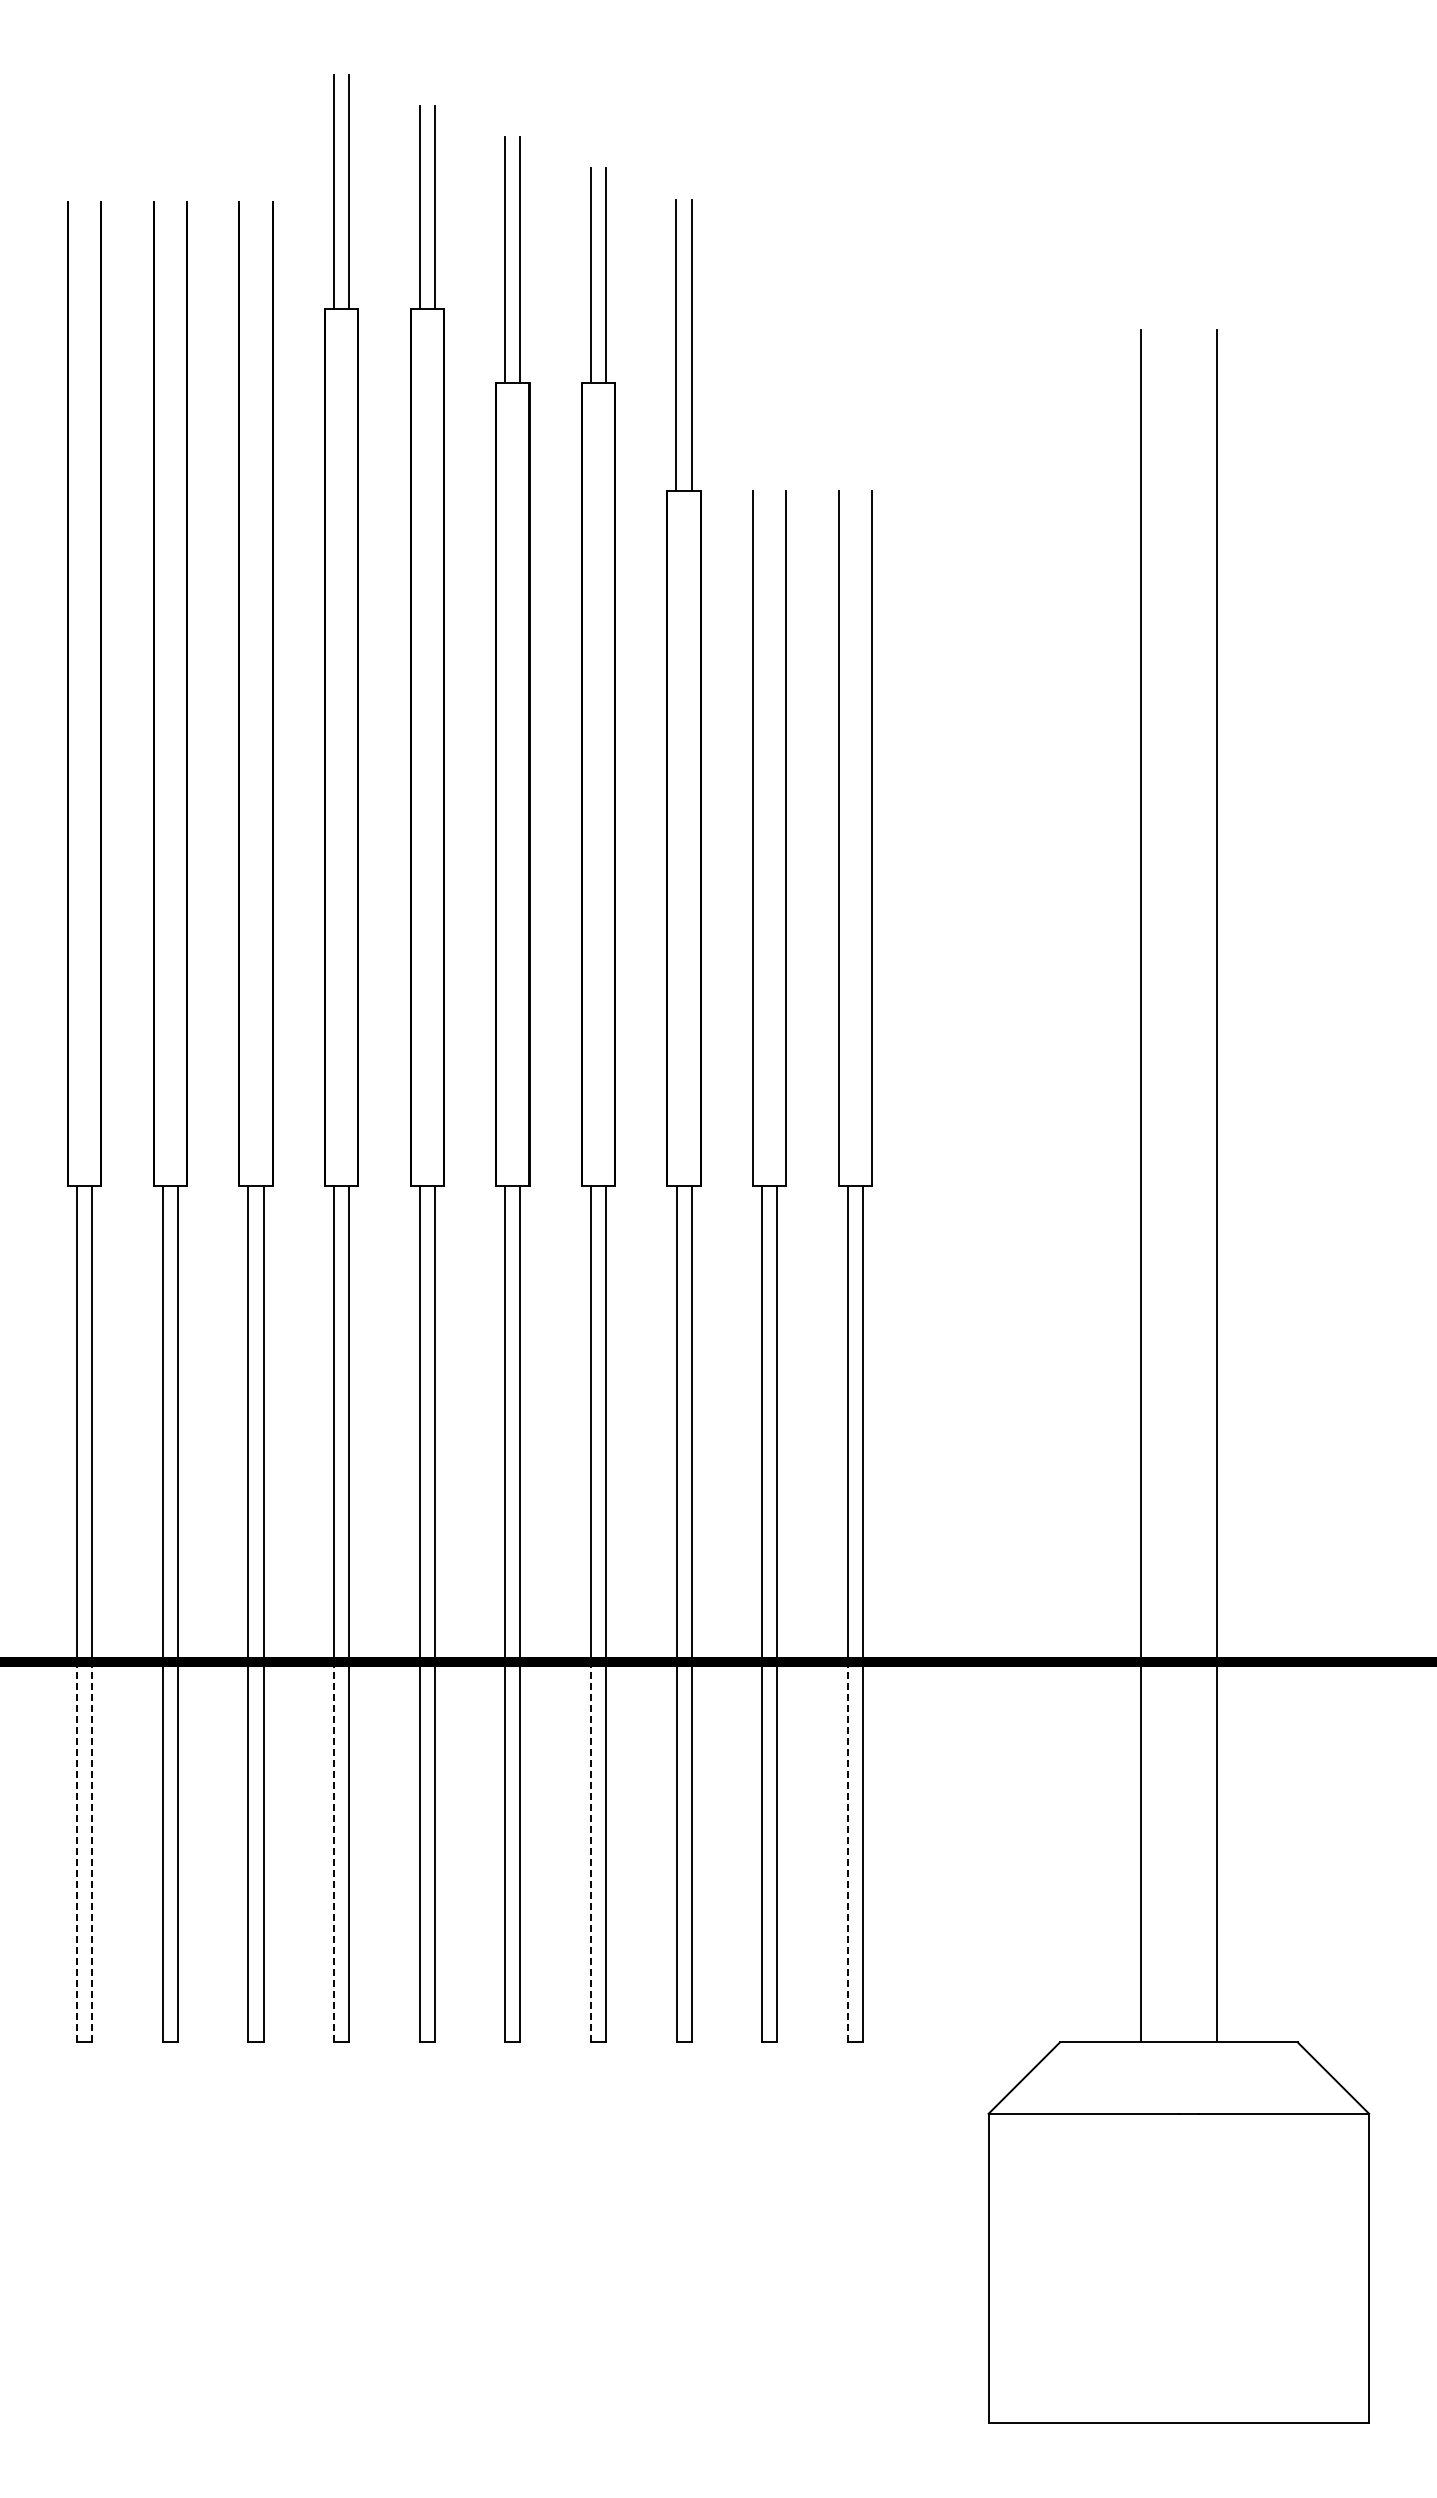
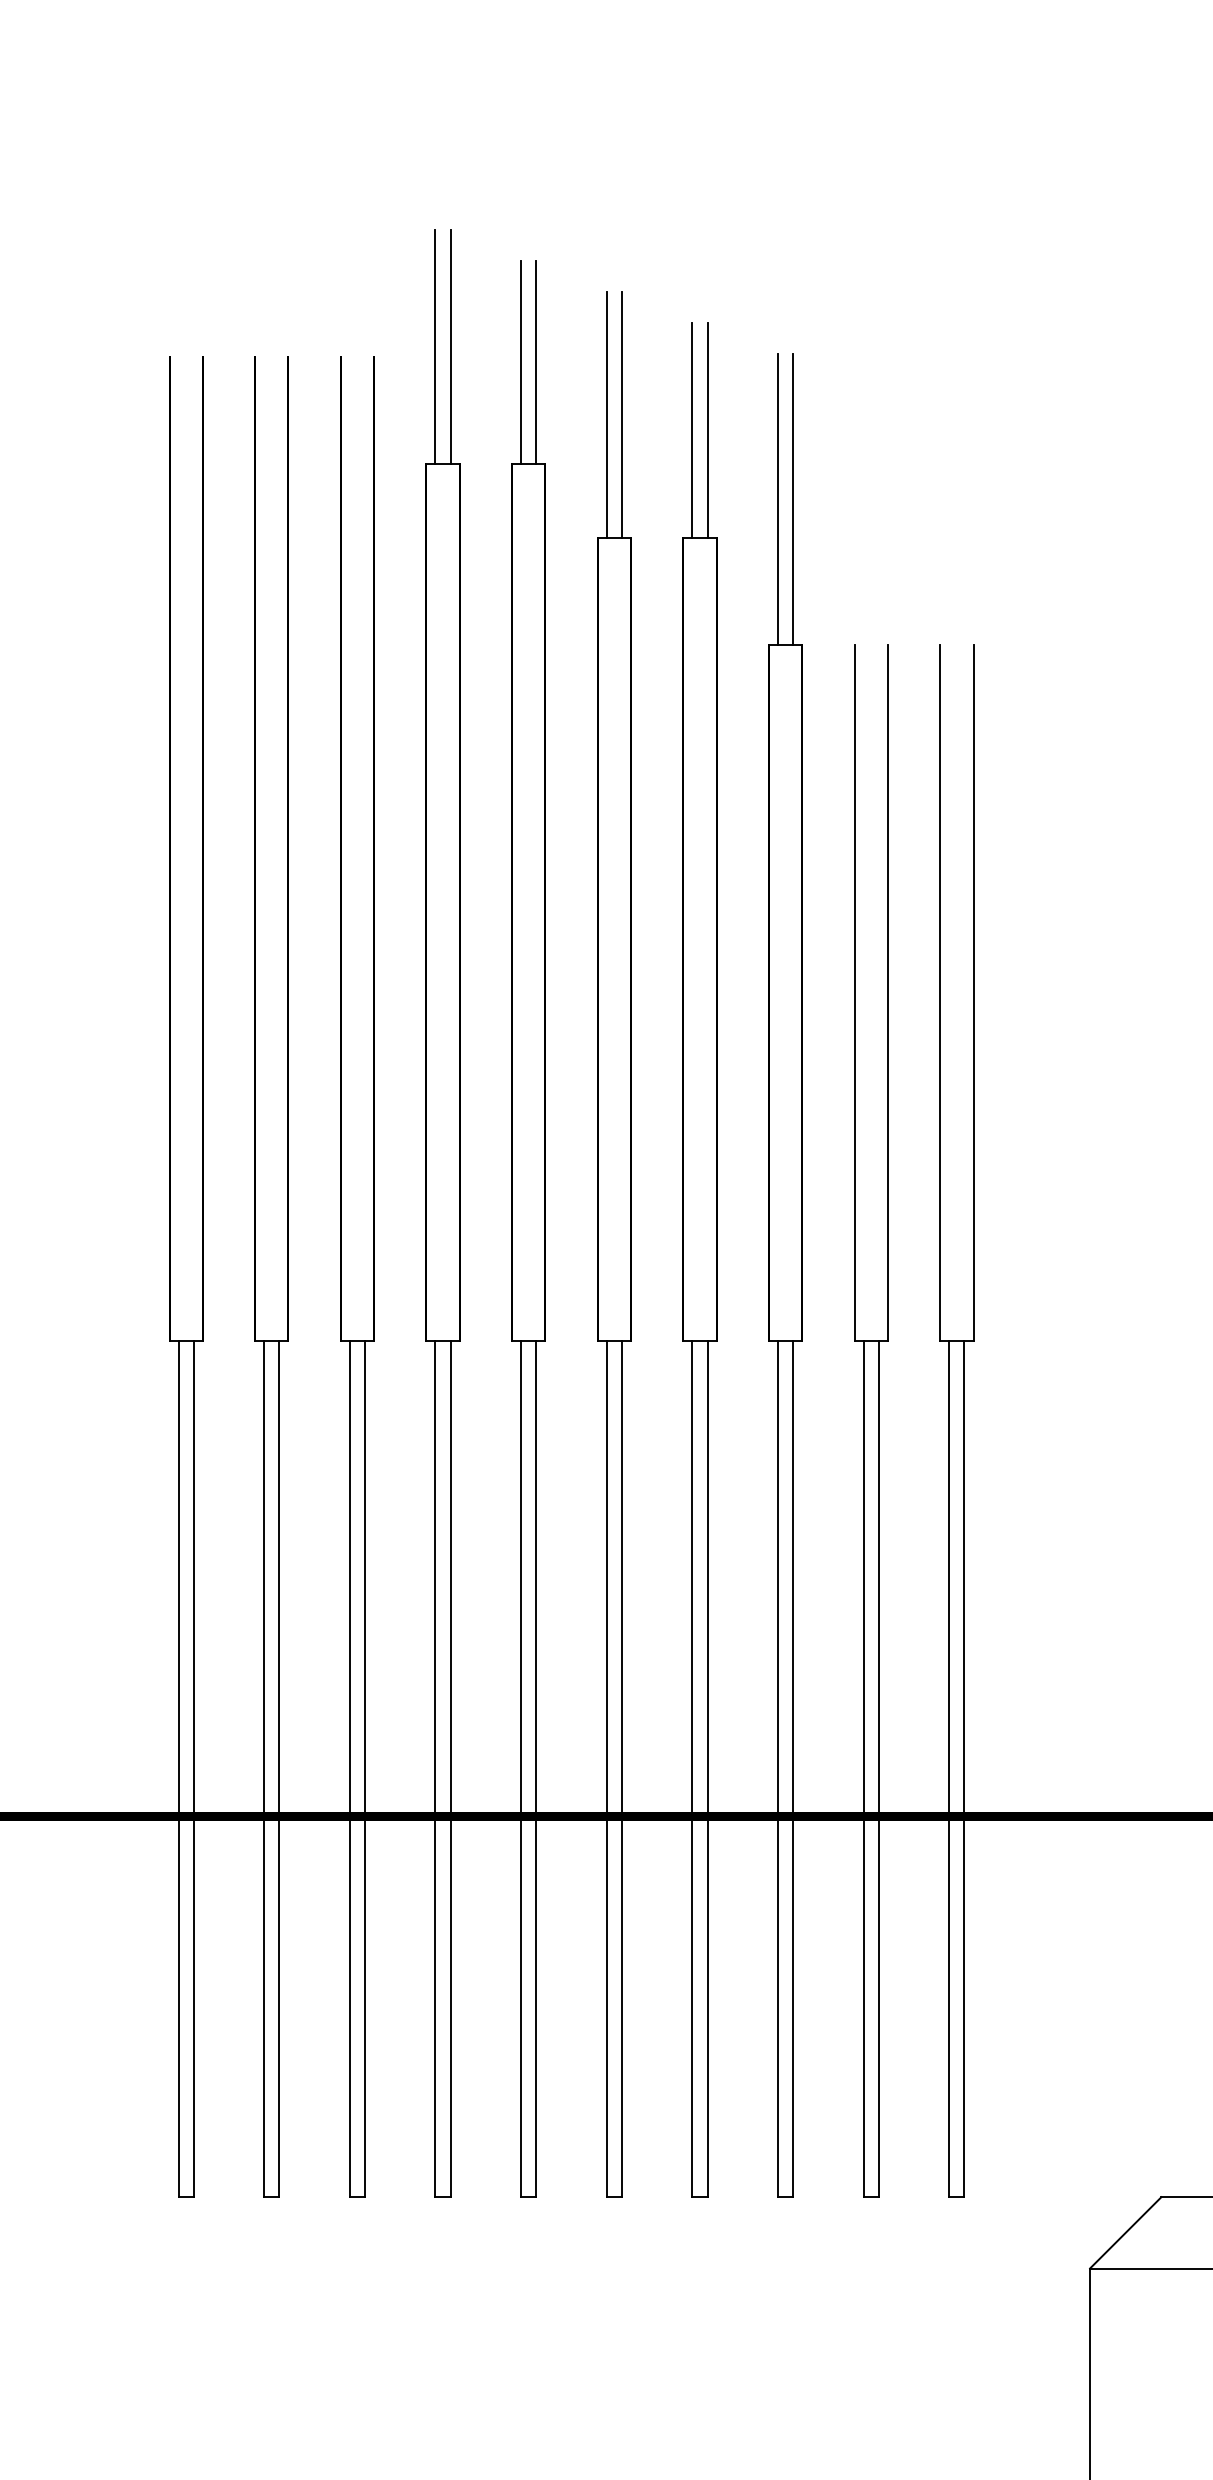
line: (77, 1851) -> (178, 2006), dashed -> solid
line: (92, 1851) -> (193, 2006), dashed -> solid
line: (334, 1851) -> (435, 2006), dashed -> solid
line: (590, 1851) -> (691, 2006), dashed -> solid
line: (847, 1851) -> (948, 2006), dashed -> solid

